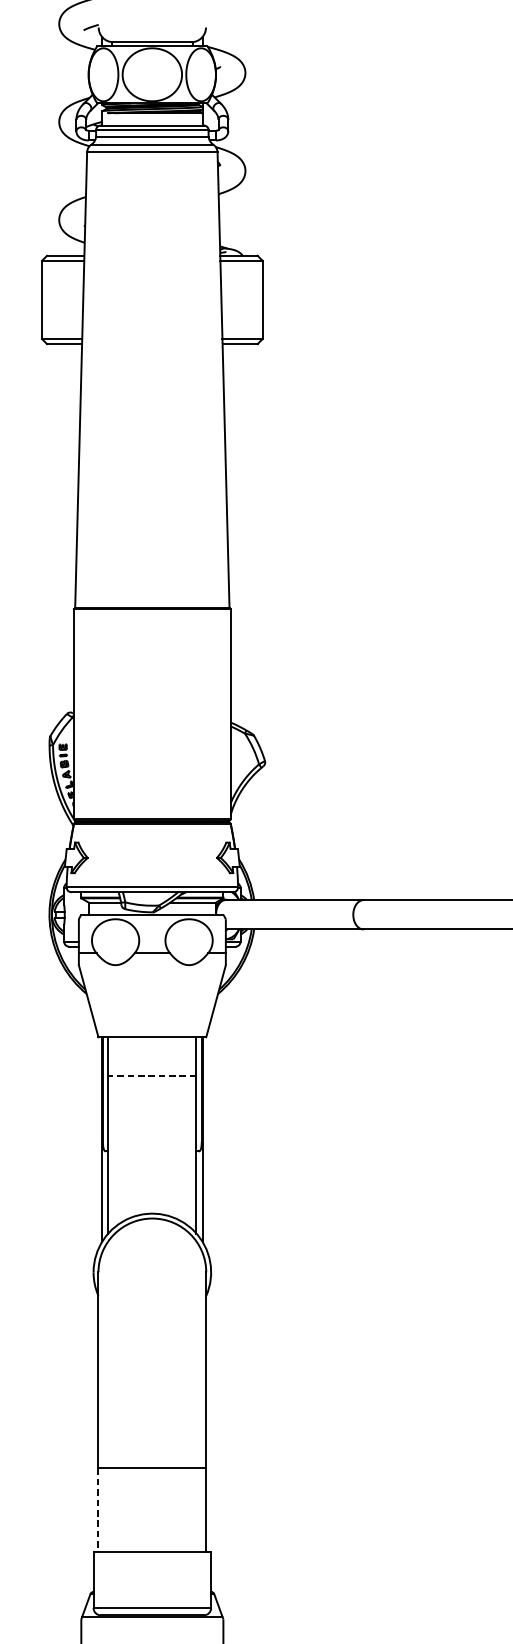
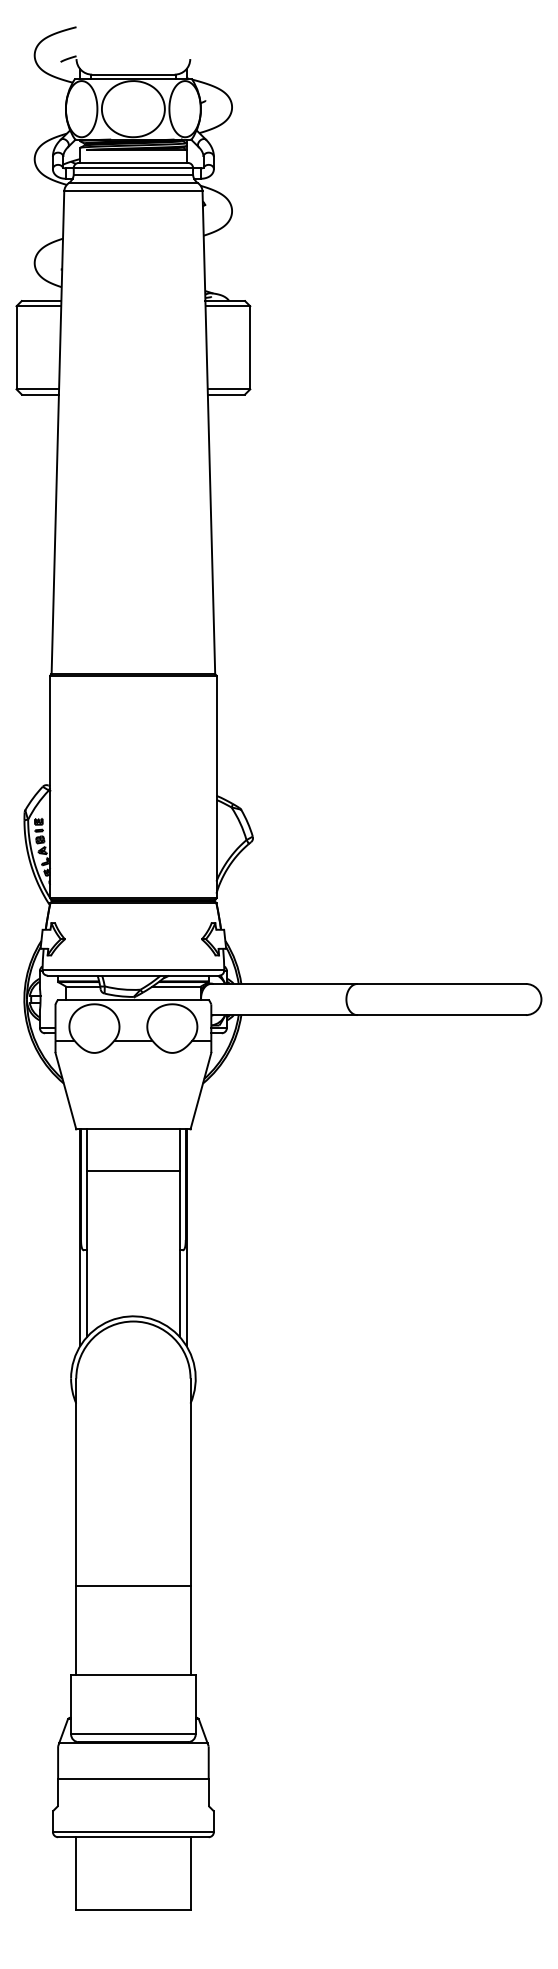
line: (152, 1076) -> (133, 1170), dashed -> solid
line: (98, 1510) -> (76, 1631), dashed -> solid

